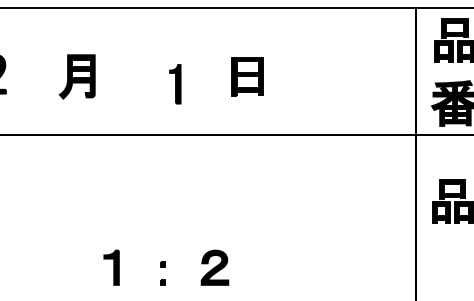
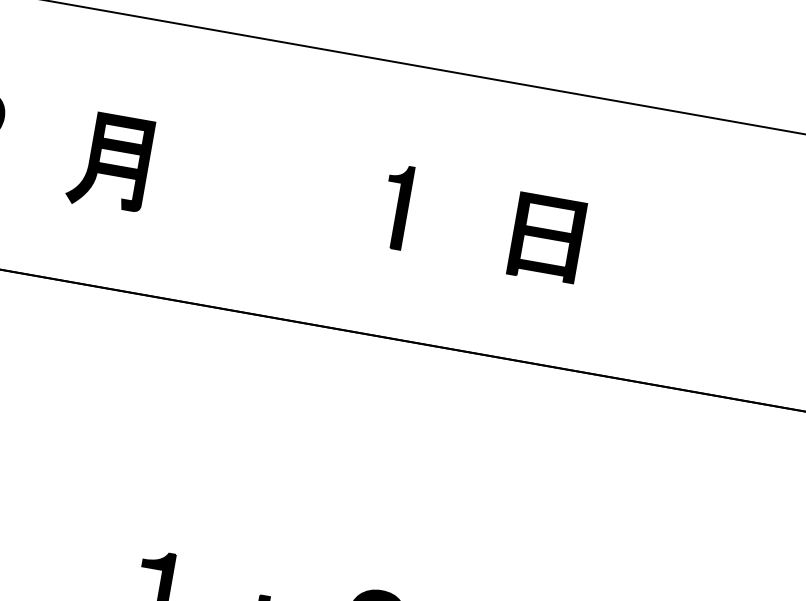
part: (76, 76) -> (108, 160), moved
part: (247, 76) -> (546, 238), moved
part: (175, 84) -> (396, 207), moved

